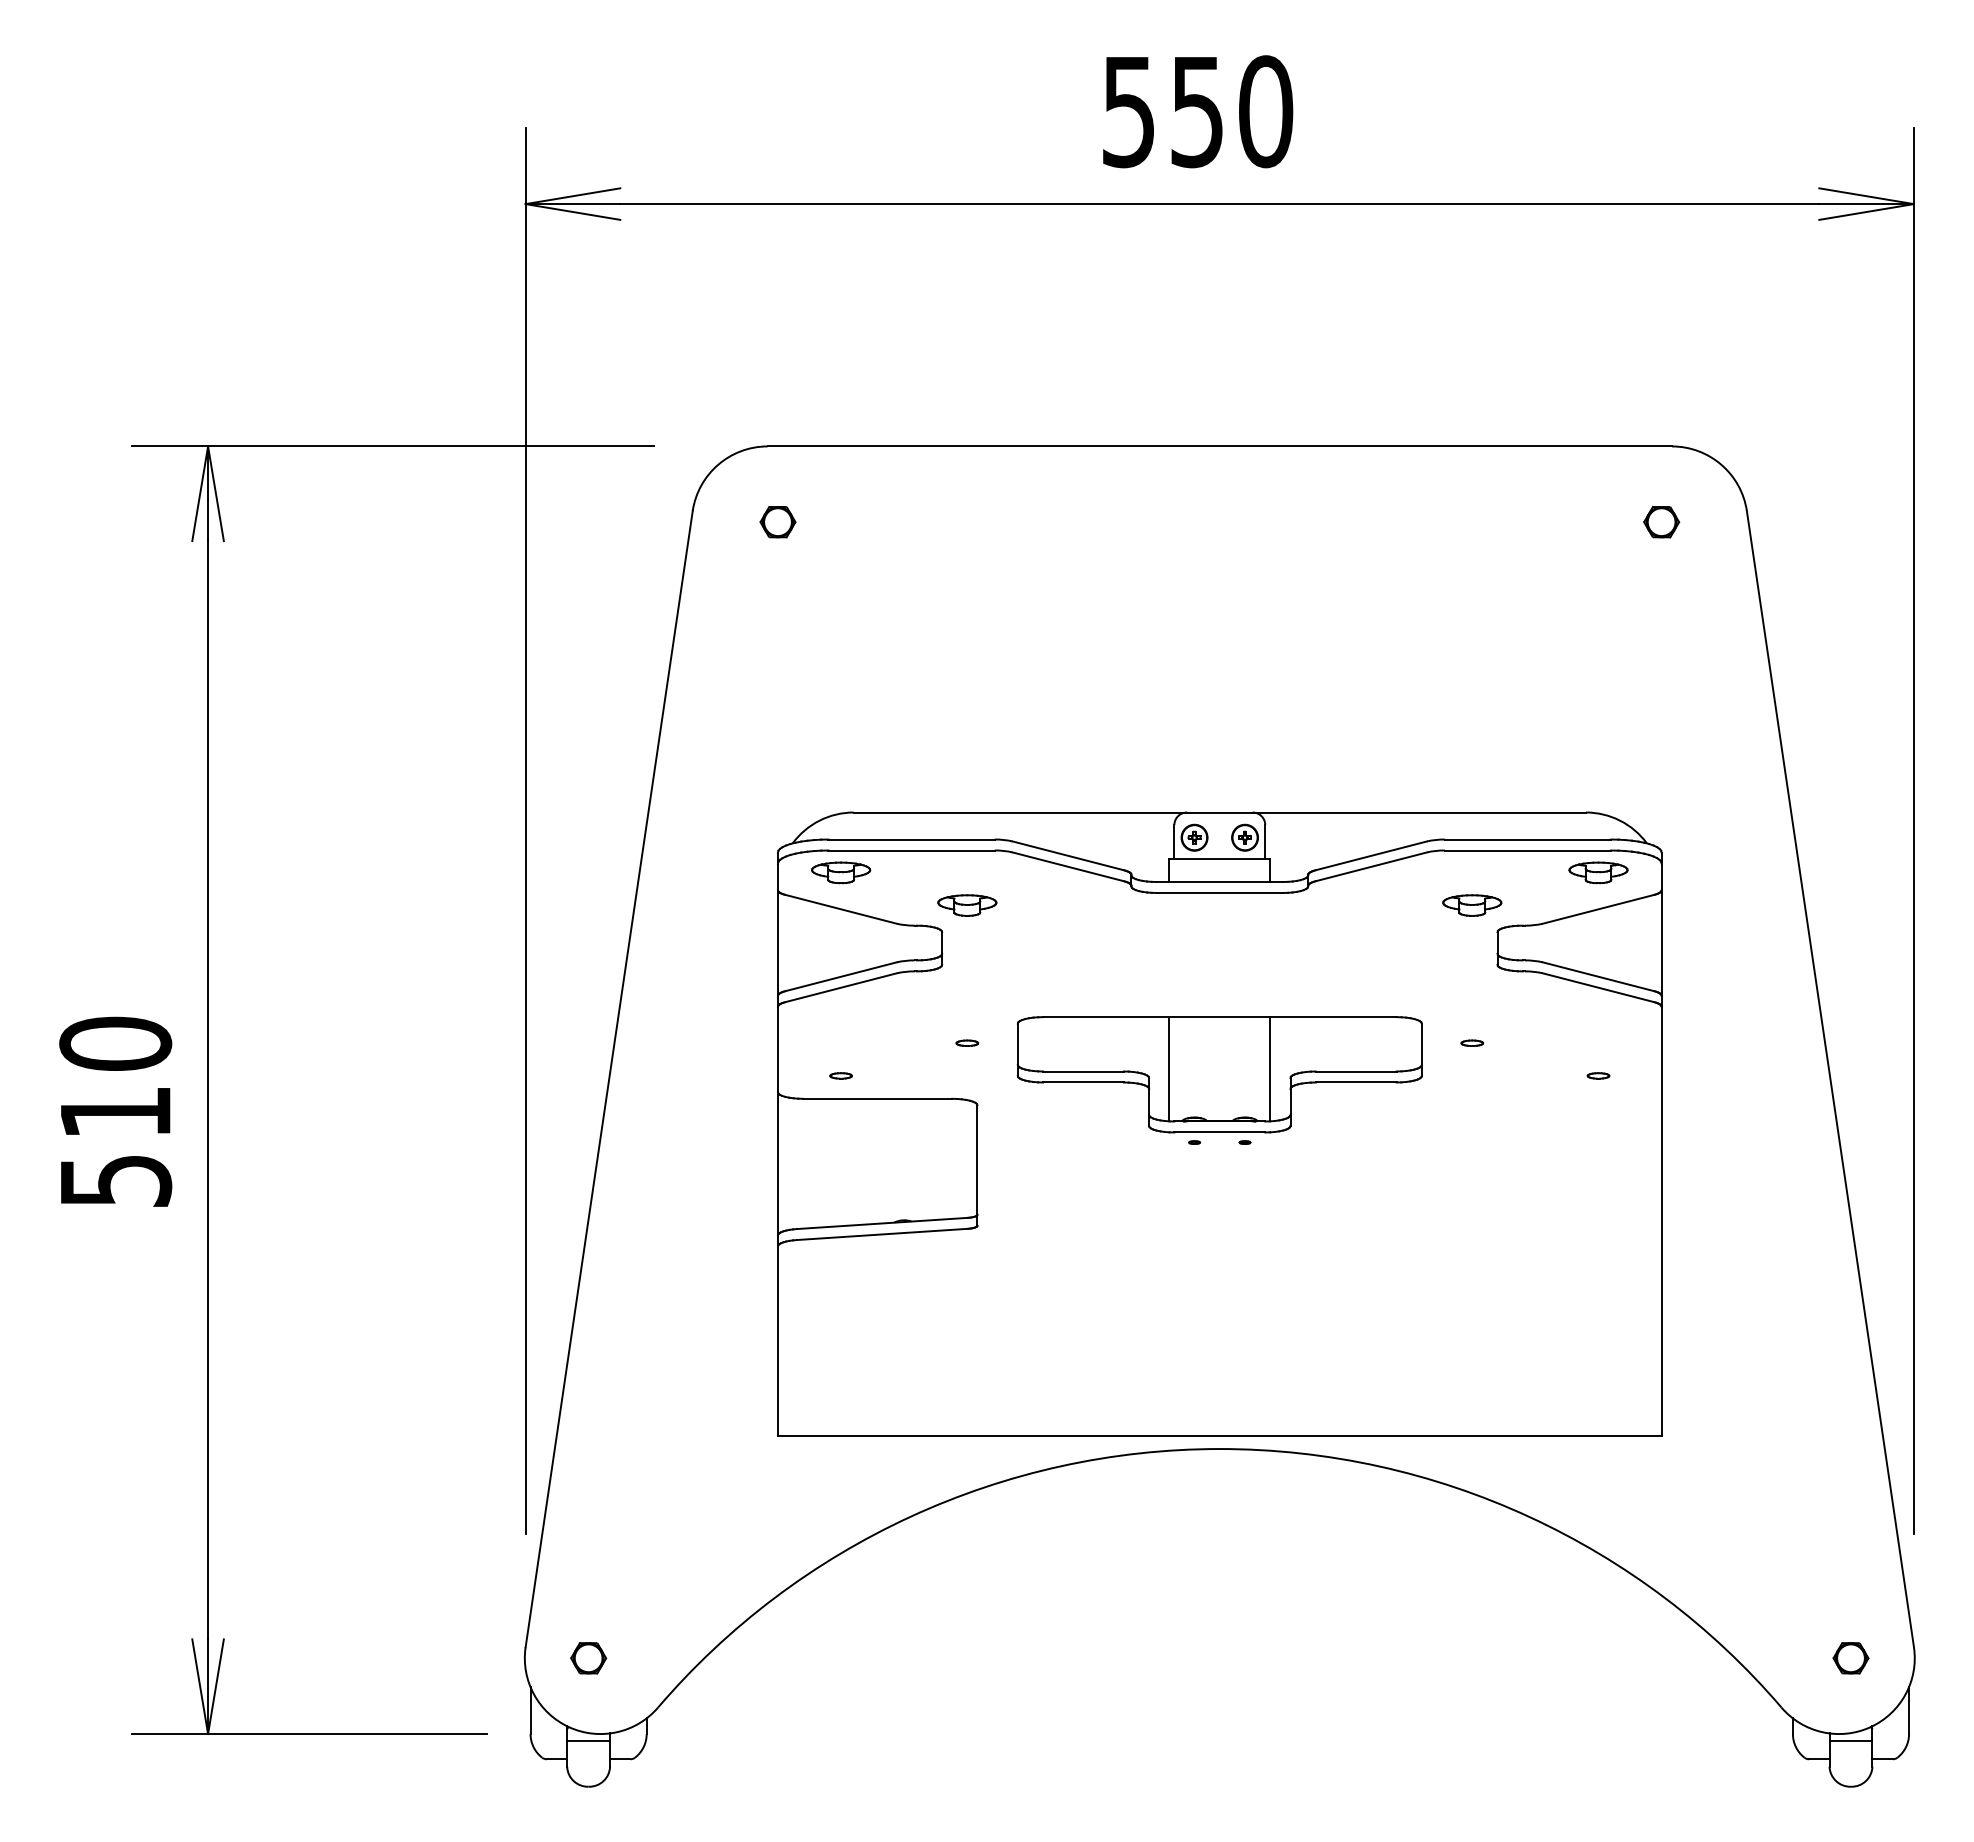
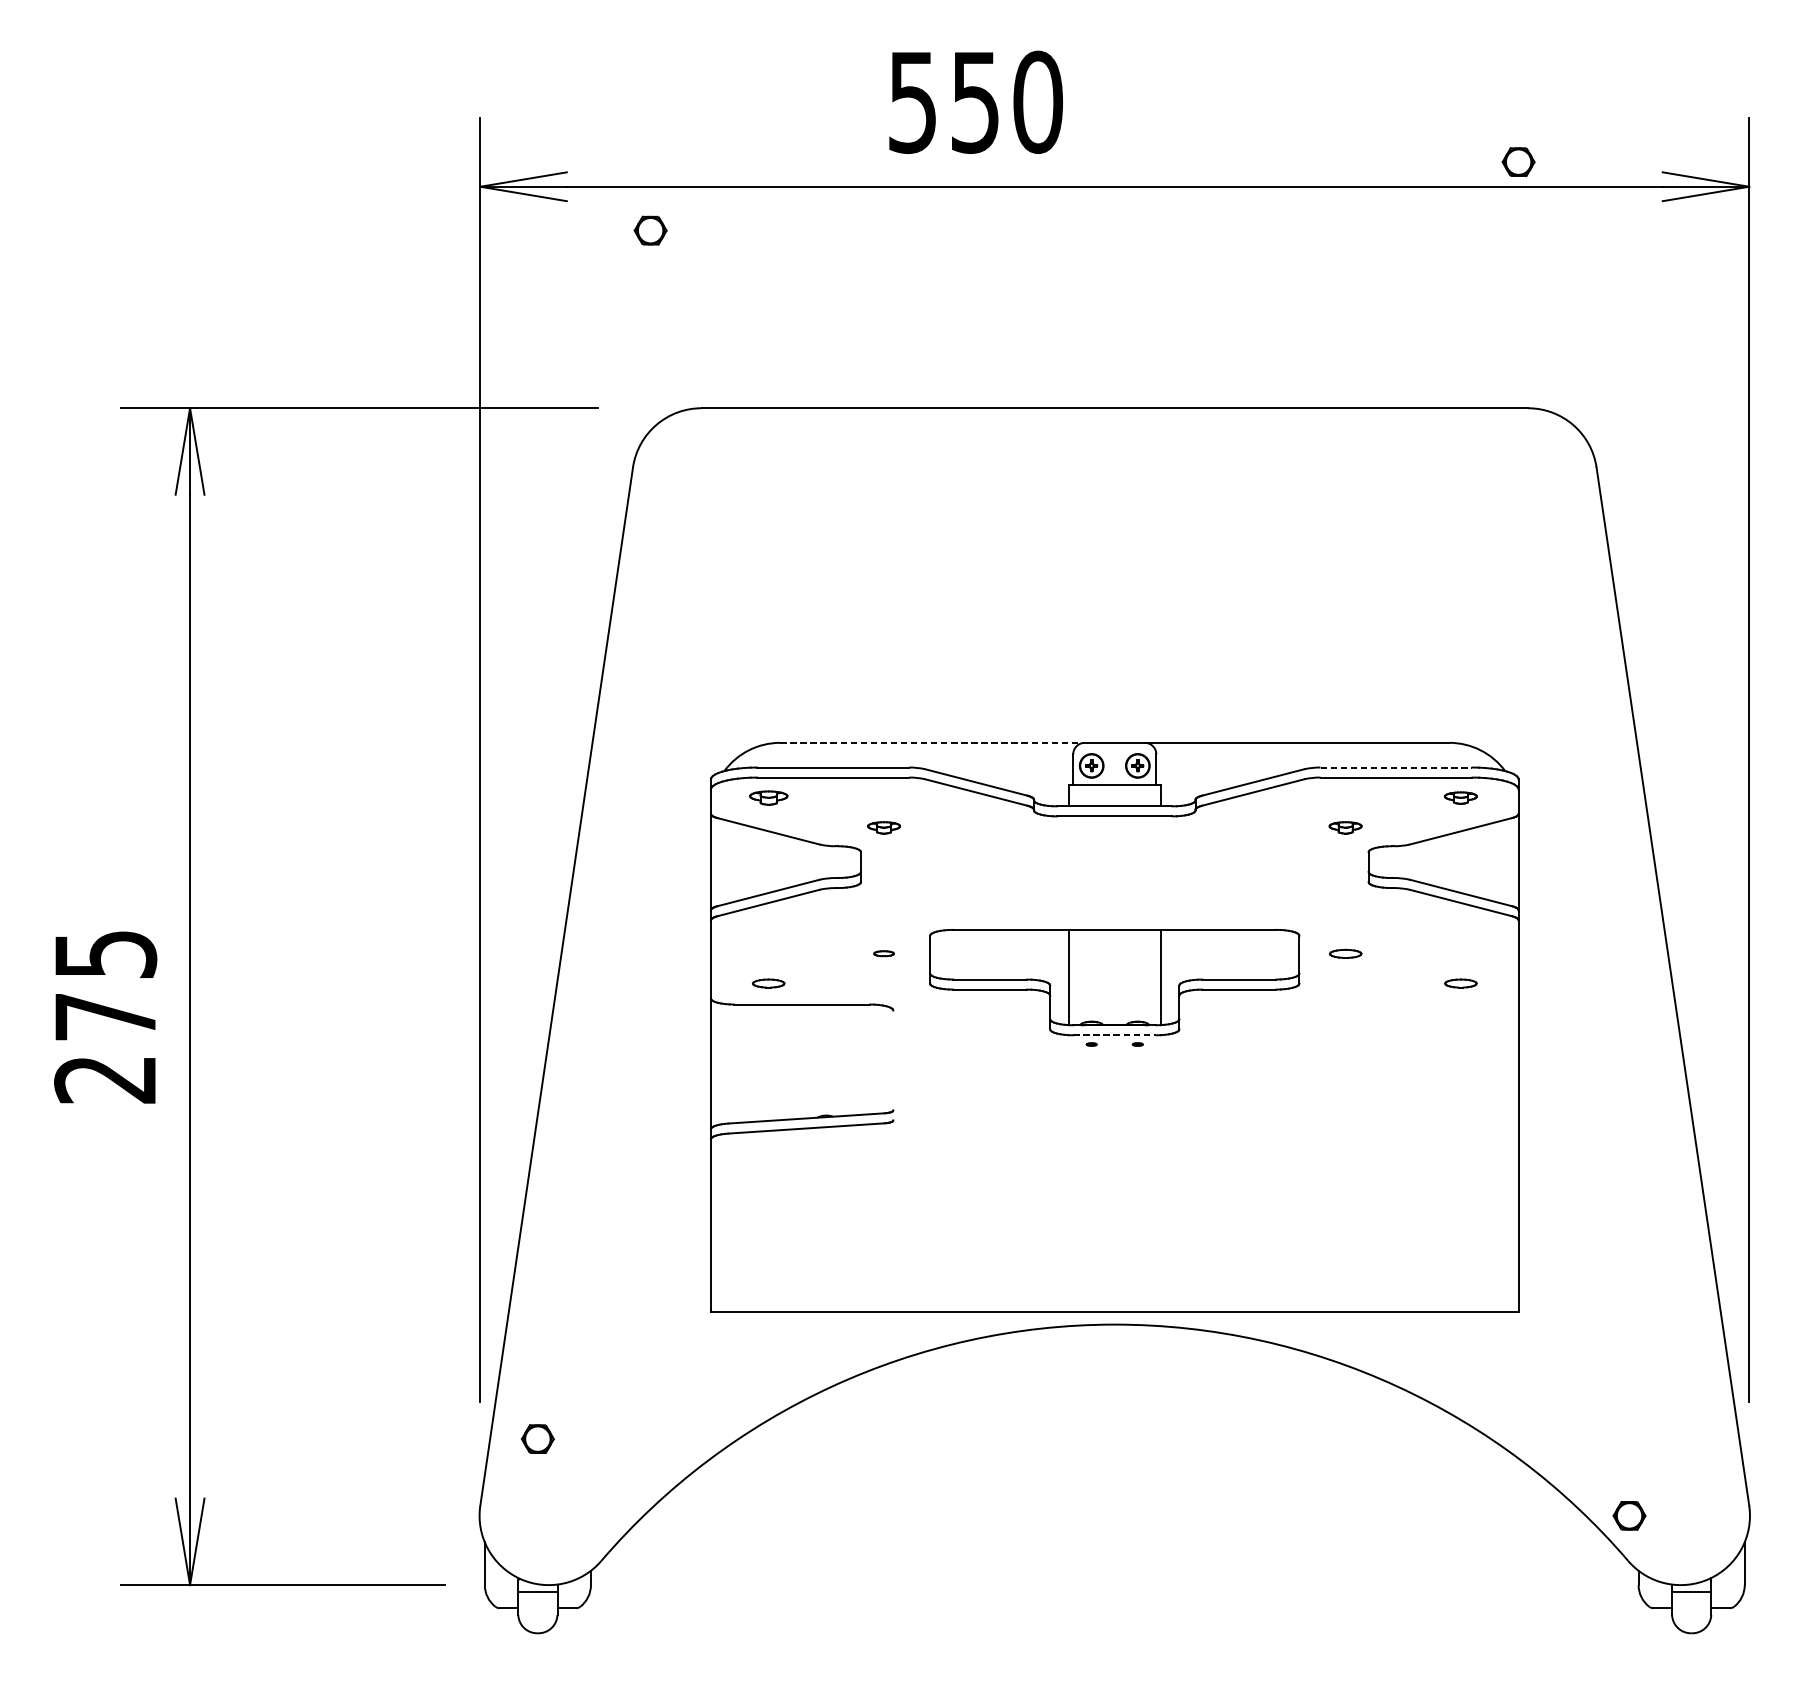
text: (1198, 111) -> (976, 102), moved
part: (777, 522) -> (650, 230), moved
part: (1661, 522) -> (1518, 162), moved
line: (1020, 812) -> (932, 742), solid -> dashed
line: (1528, 839) -> (1396, 767), solid -> dashed
part: (841, 872) -> (769, 797), size x0.7
part: (1598, 872) -> (1460, 797), size x0.6
part: (967, 905) -> (884, 827), size x0.6
part: (1472, 905) -> (1345, 827), size x0.6
part: (1471, 1042) -> (1344, 953), size x1.6
part: (840, 1075) -> (768, 983), size x1.6
part: (1598, 1075) -> (1460, 983), size x1.6
text: (115, 1111) -> (105, 1016), 510 -> 275
line: (1220, 1132) -> (1115, 1035), solid -> dashed
line: (977, 1165) -> (893, 1065), removed
part: (588, 1658) -> (537, 1439), moved
part: (1850, 1658) -> (1629, 1516), moved

